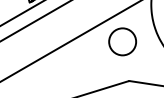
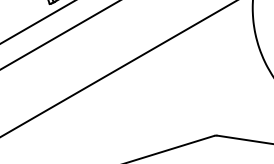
circle: (122, 41) -> (204, 69), removed

